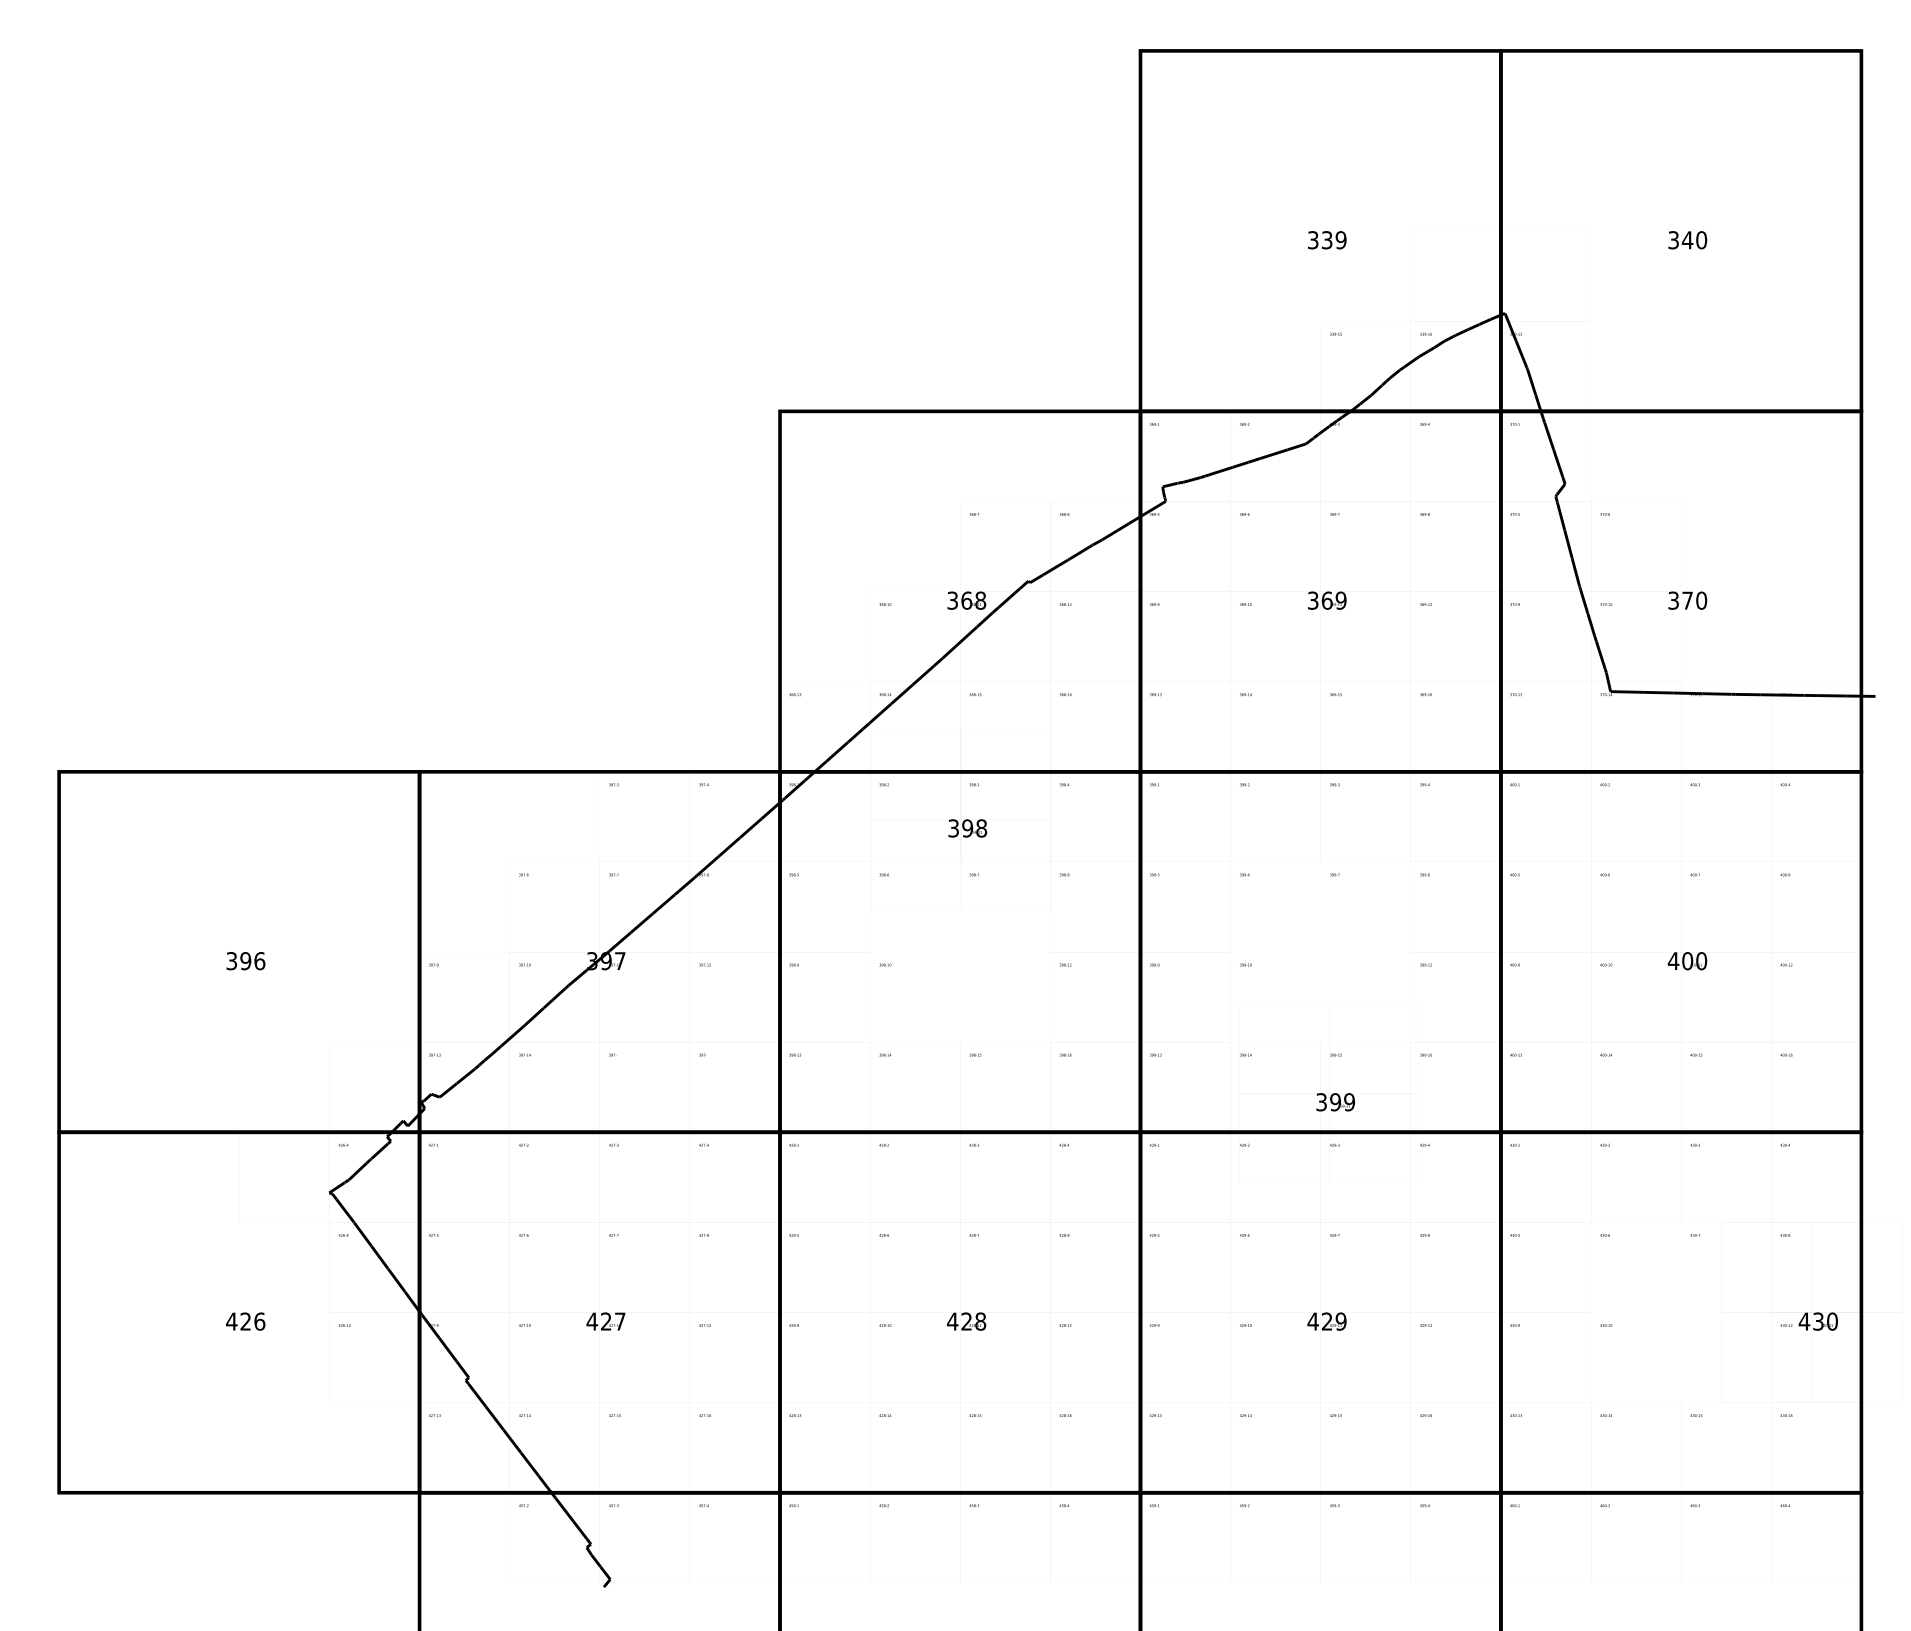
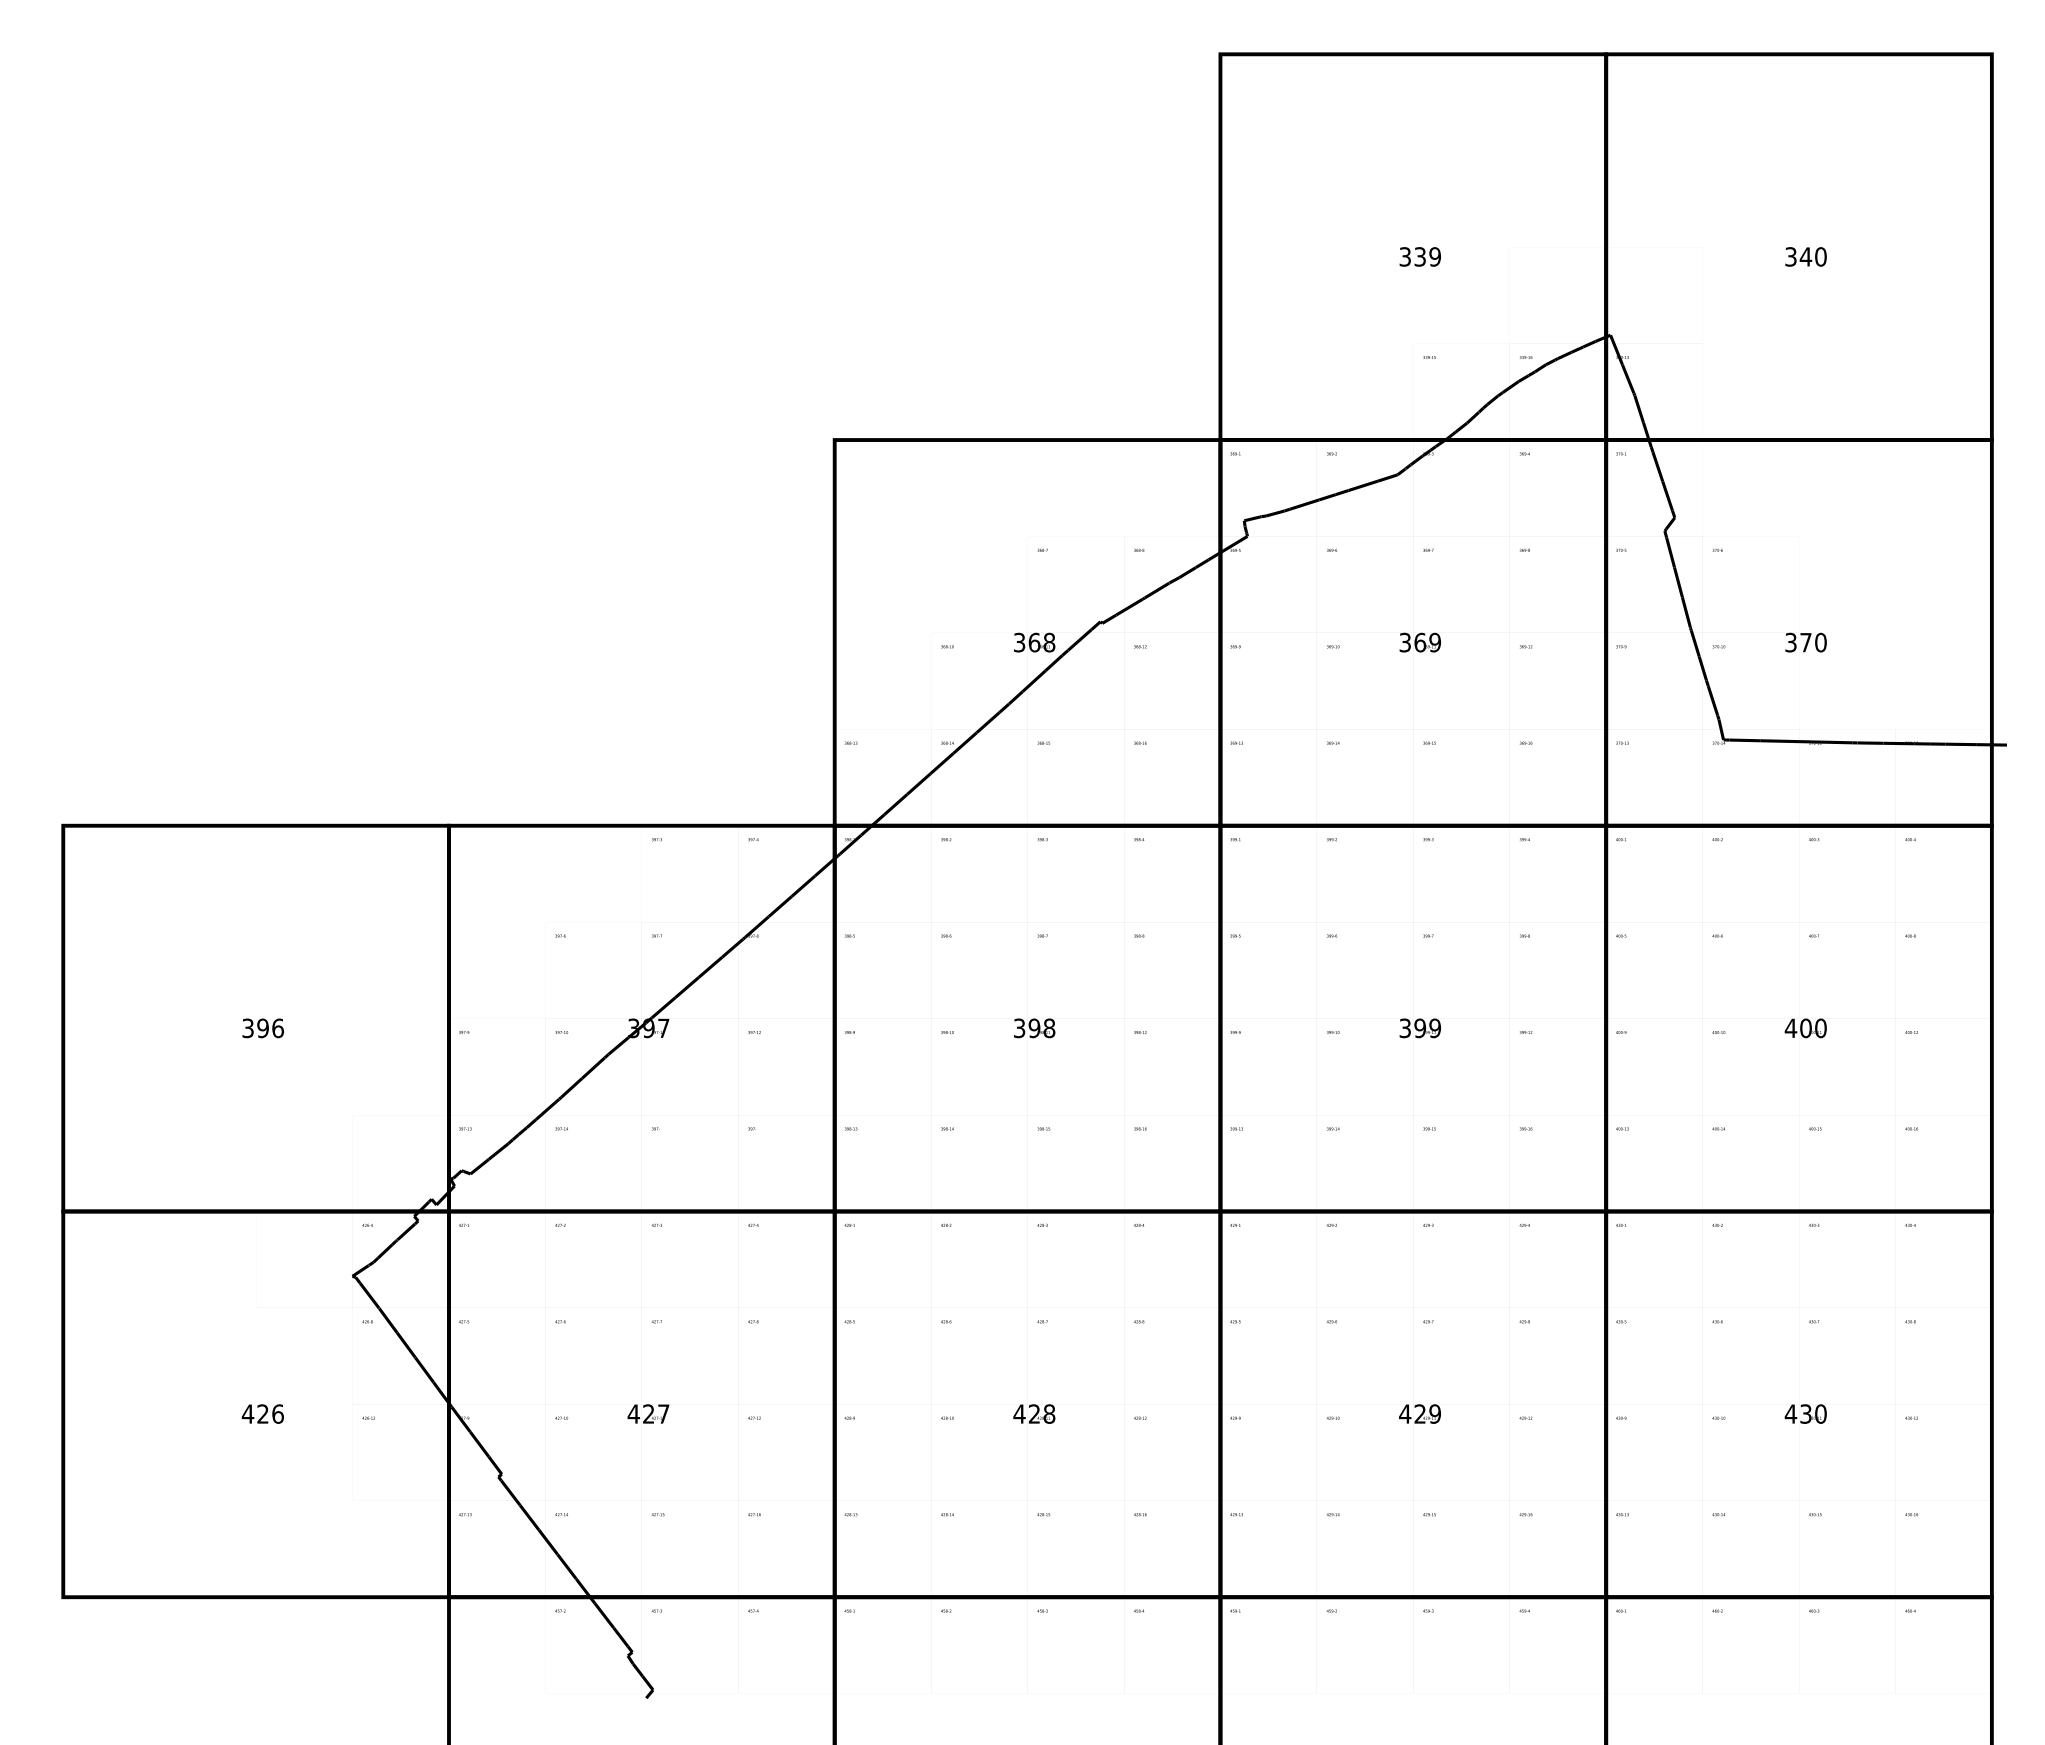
text: (967, 828) -> (1034, 1028), moved
text: (1334, 1102) -> (1419, 1028), moved
text: (1818, 1321) -> (1805, 1413), moved

